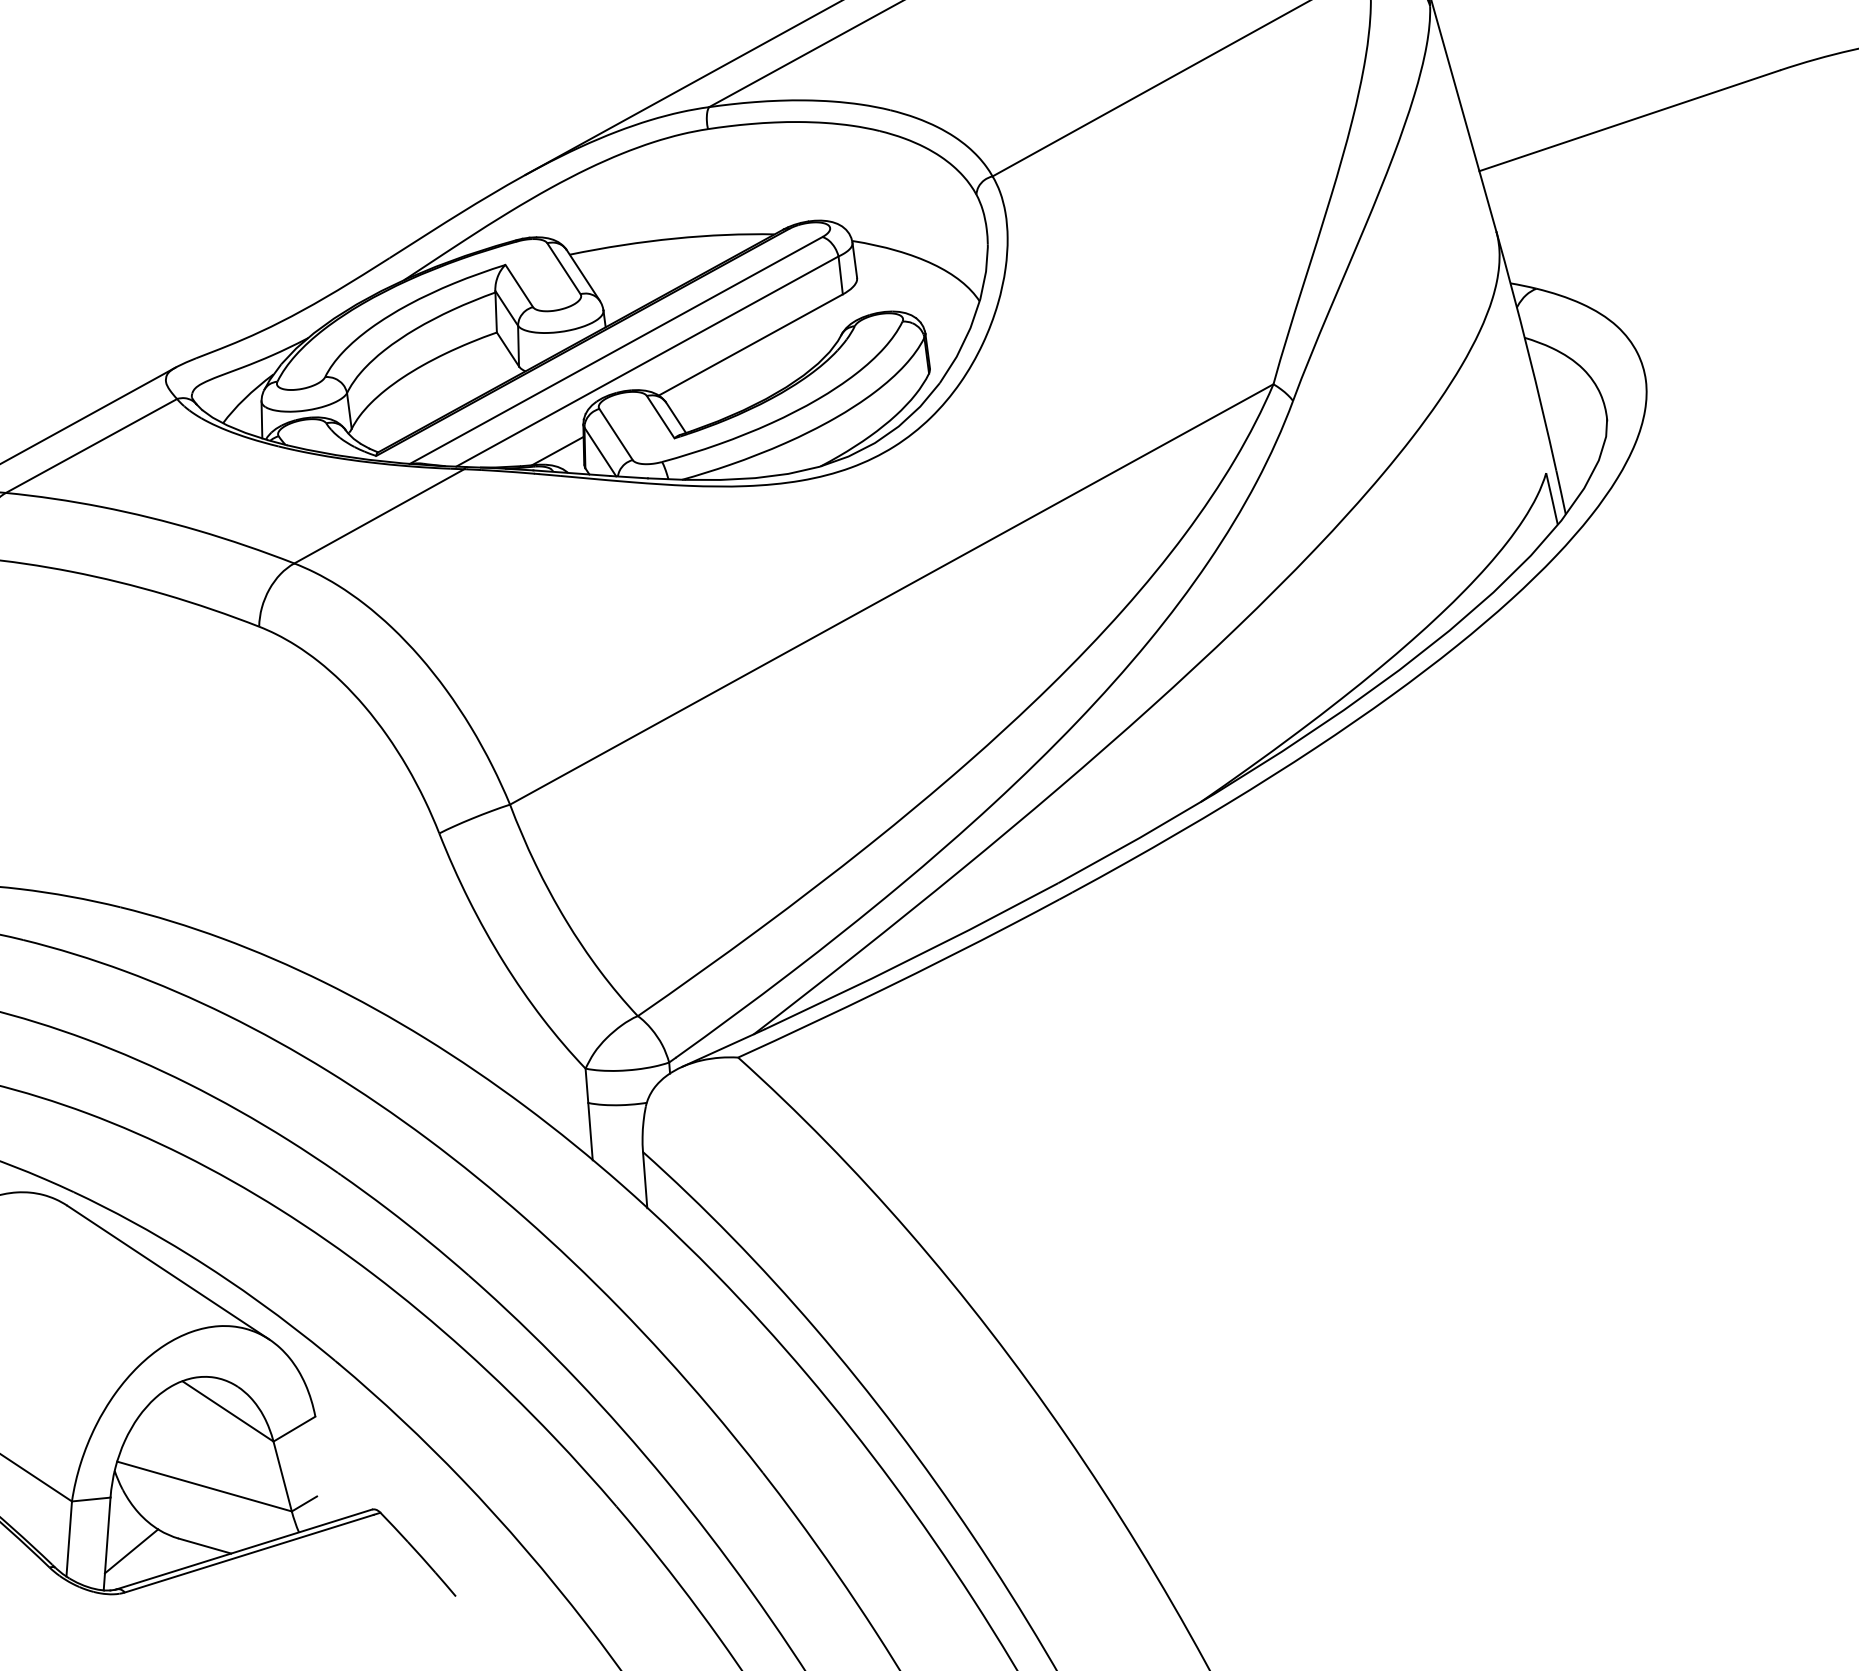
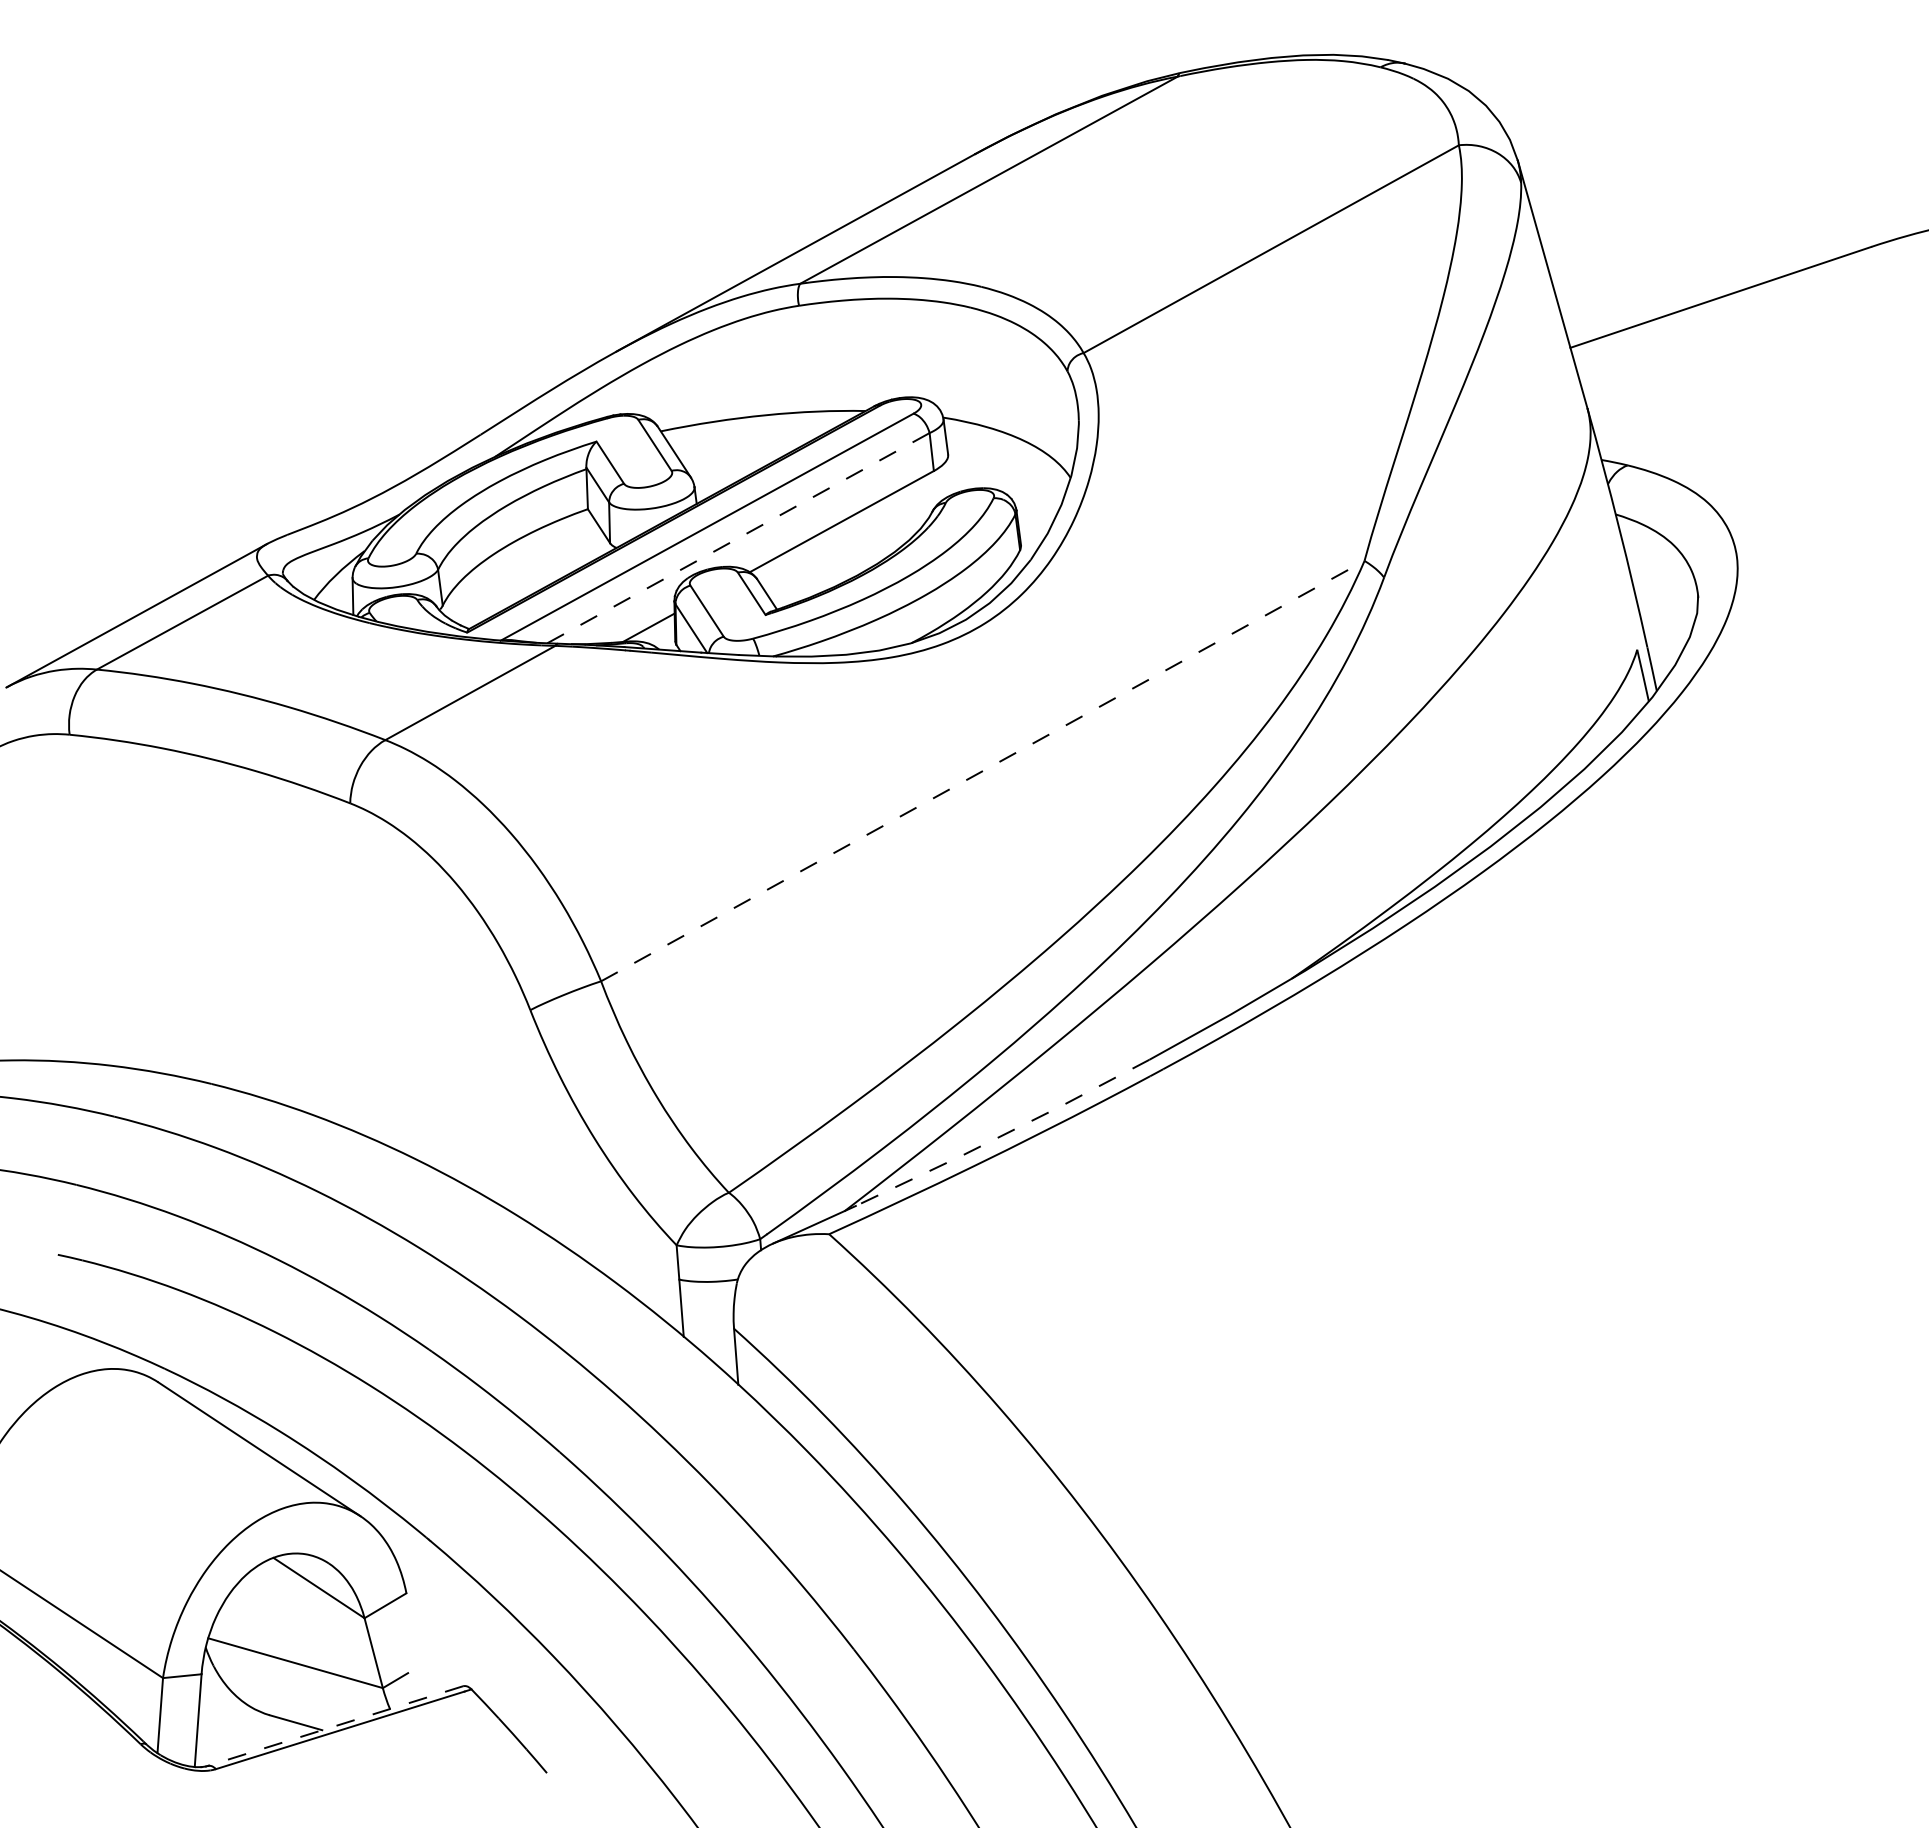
line: (647, 360) -> (738, 537), solid -> dashed
line: (891, 594) -> (982, 771), solid -> dashed
line: (912, 958) -> (1003, 1135), solid -> dashed
line: (244, 1549) -> (335, 1726), solid -> dashed
line: (131, 1550) -> (222, 1727), removed

